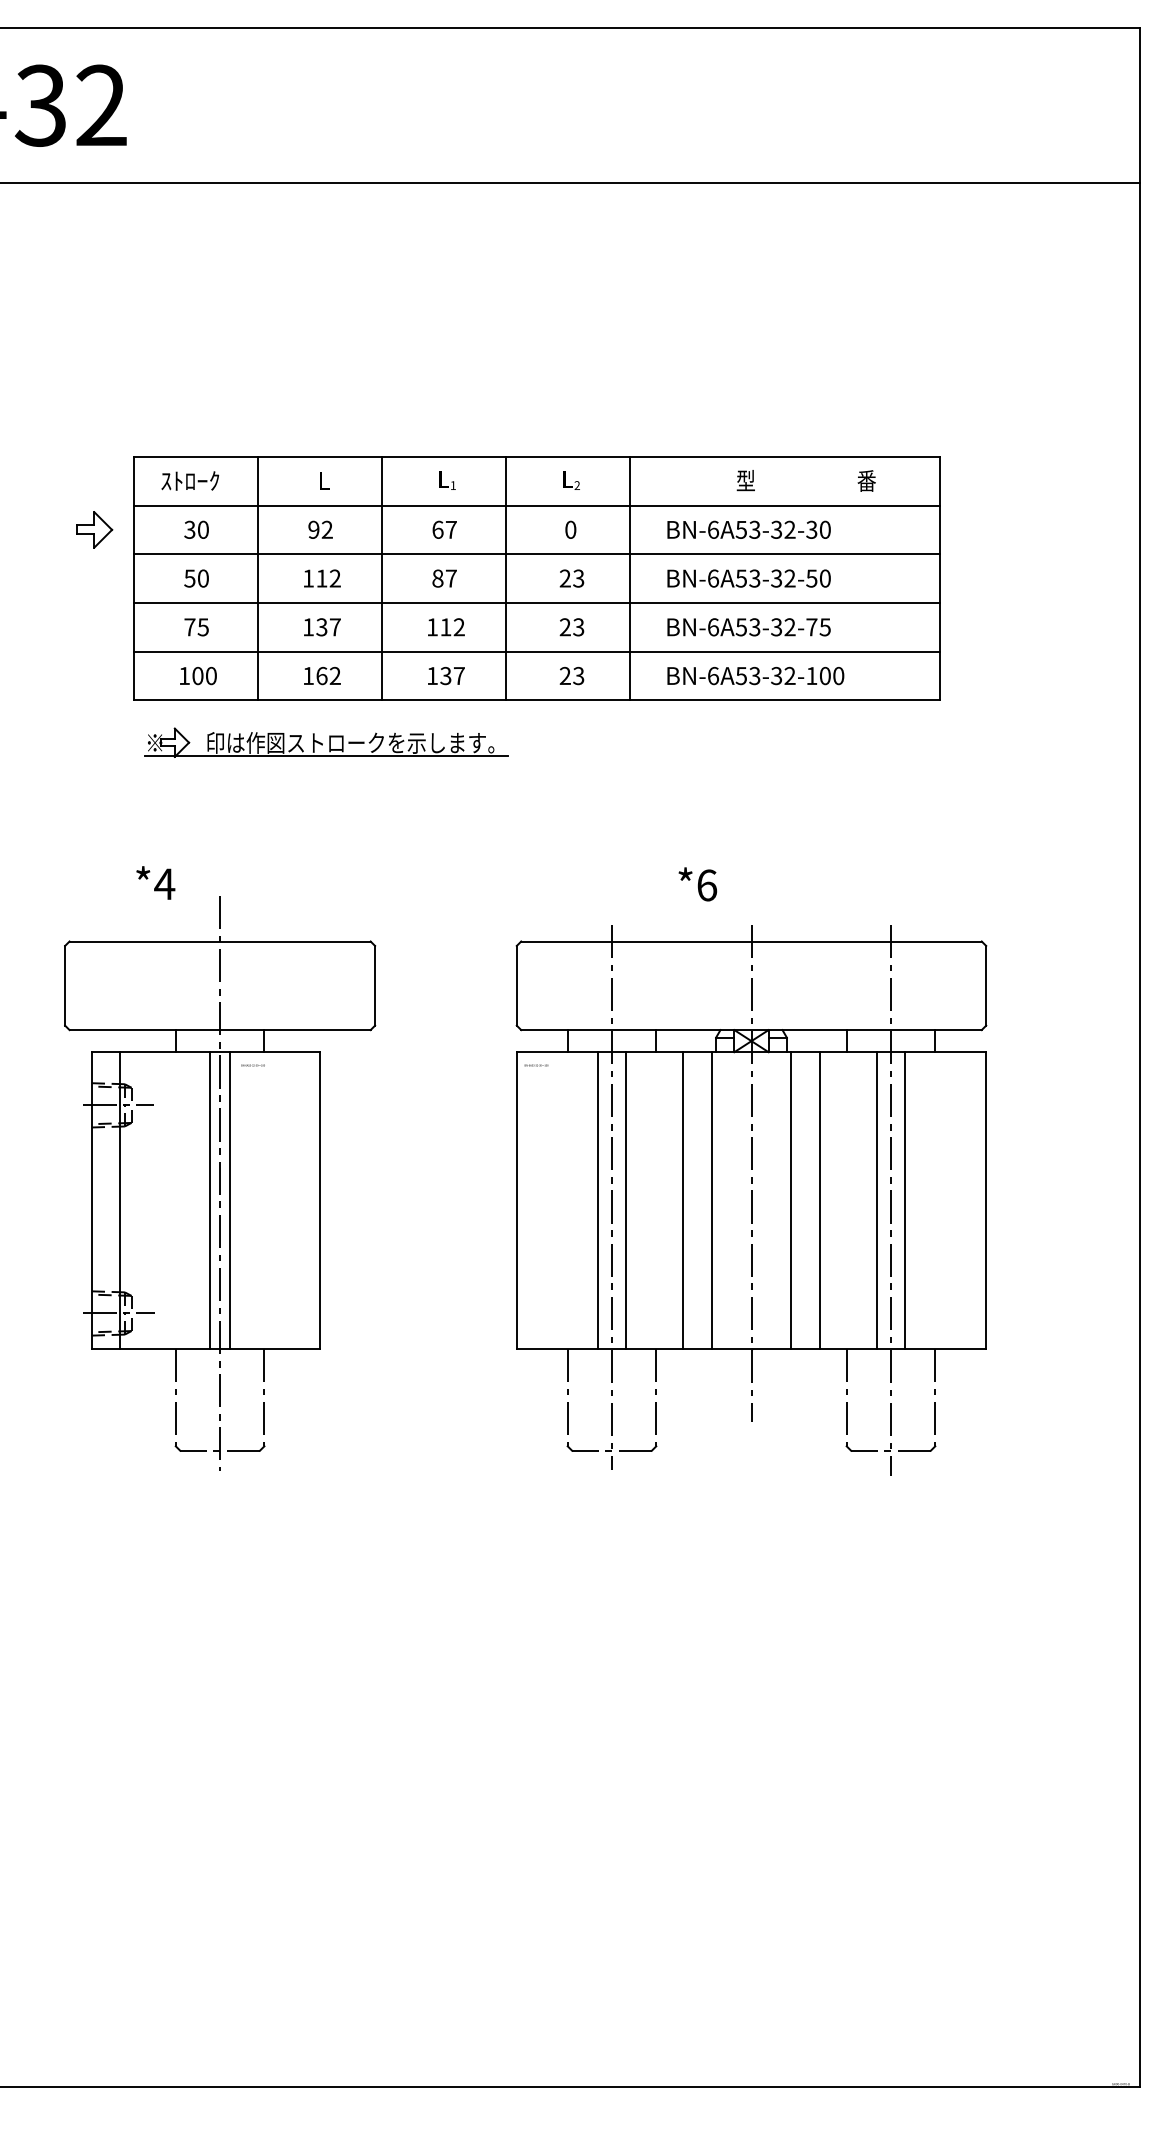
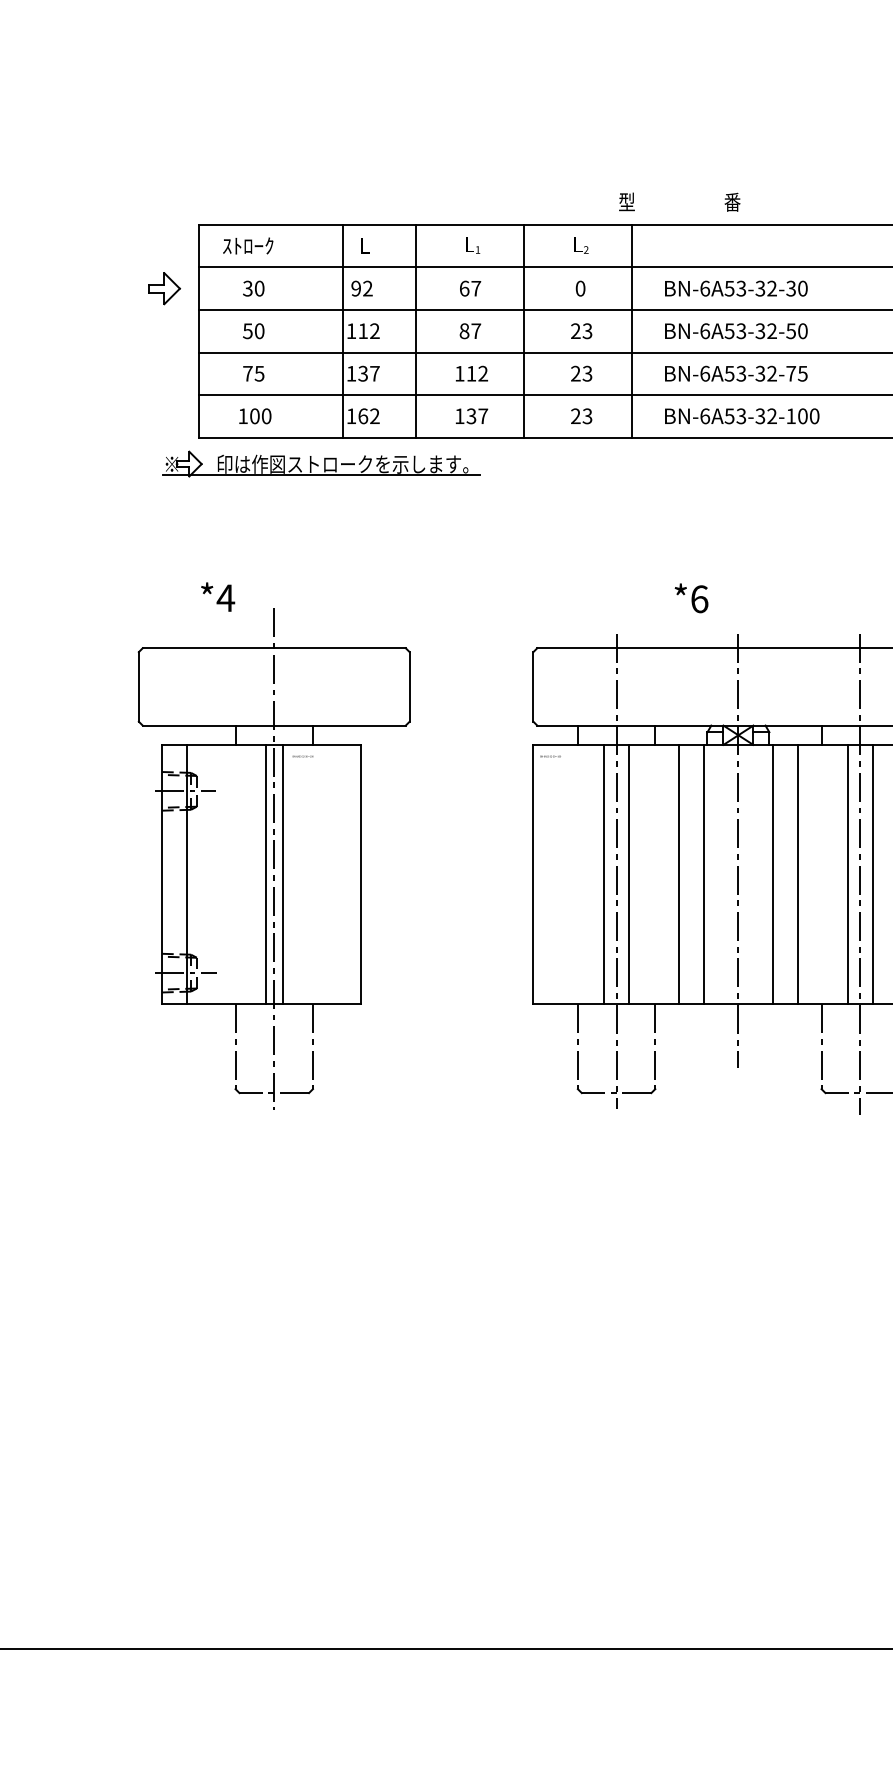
text: (805, 480) -> (679, 201), moved
line: (258, 578) -> (343, 331), moved
part: (326, 742) -> (321, 463), moved

